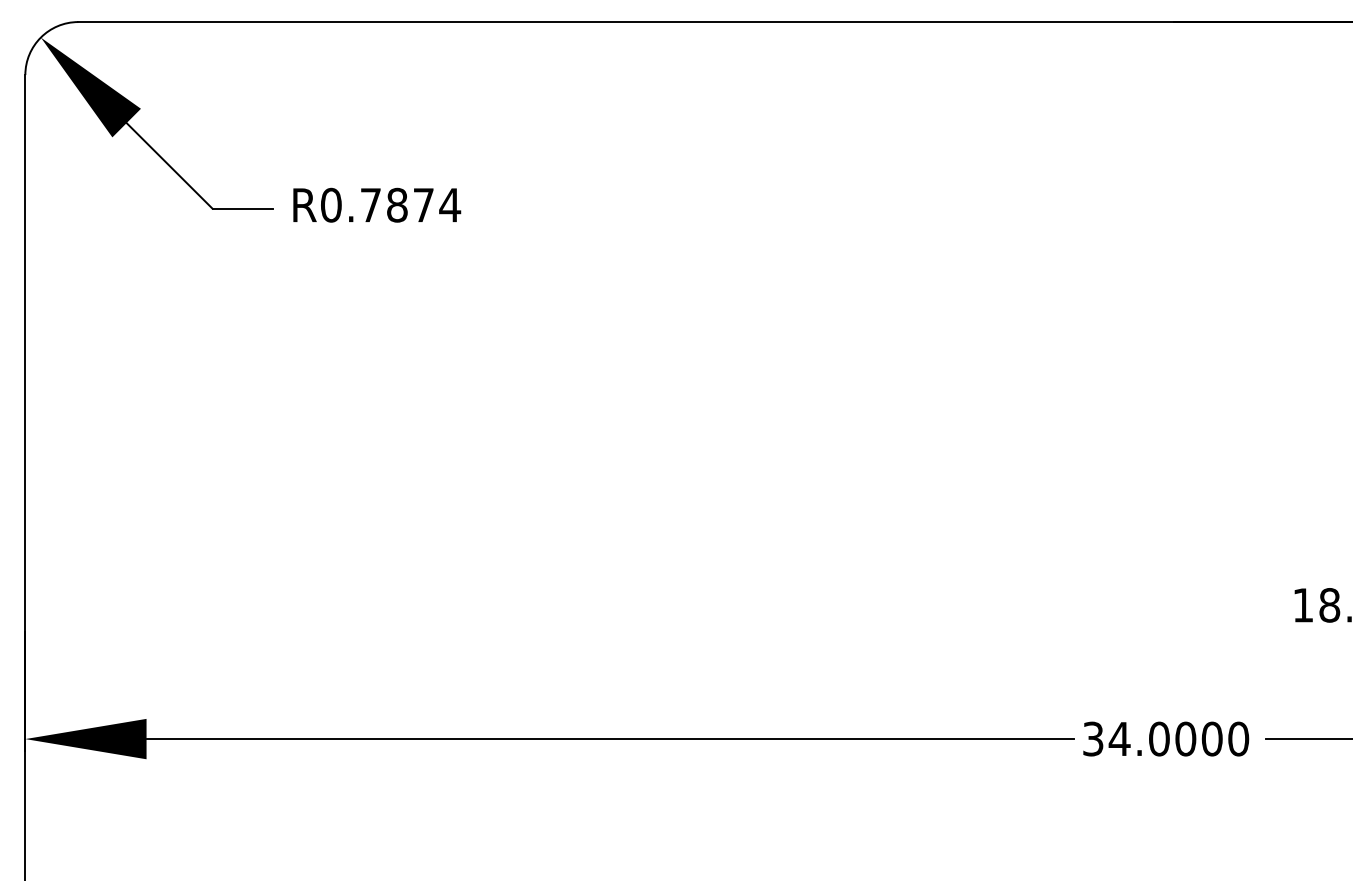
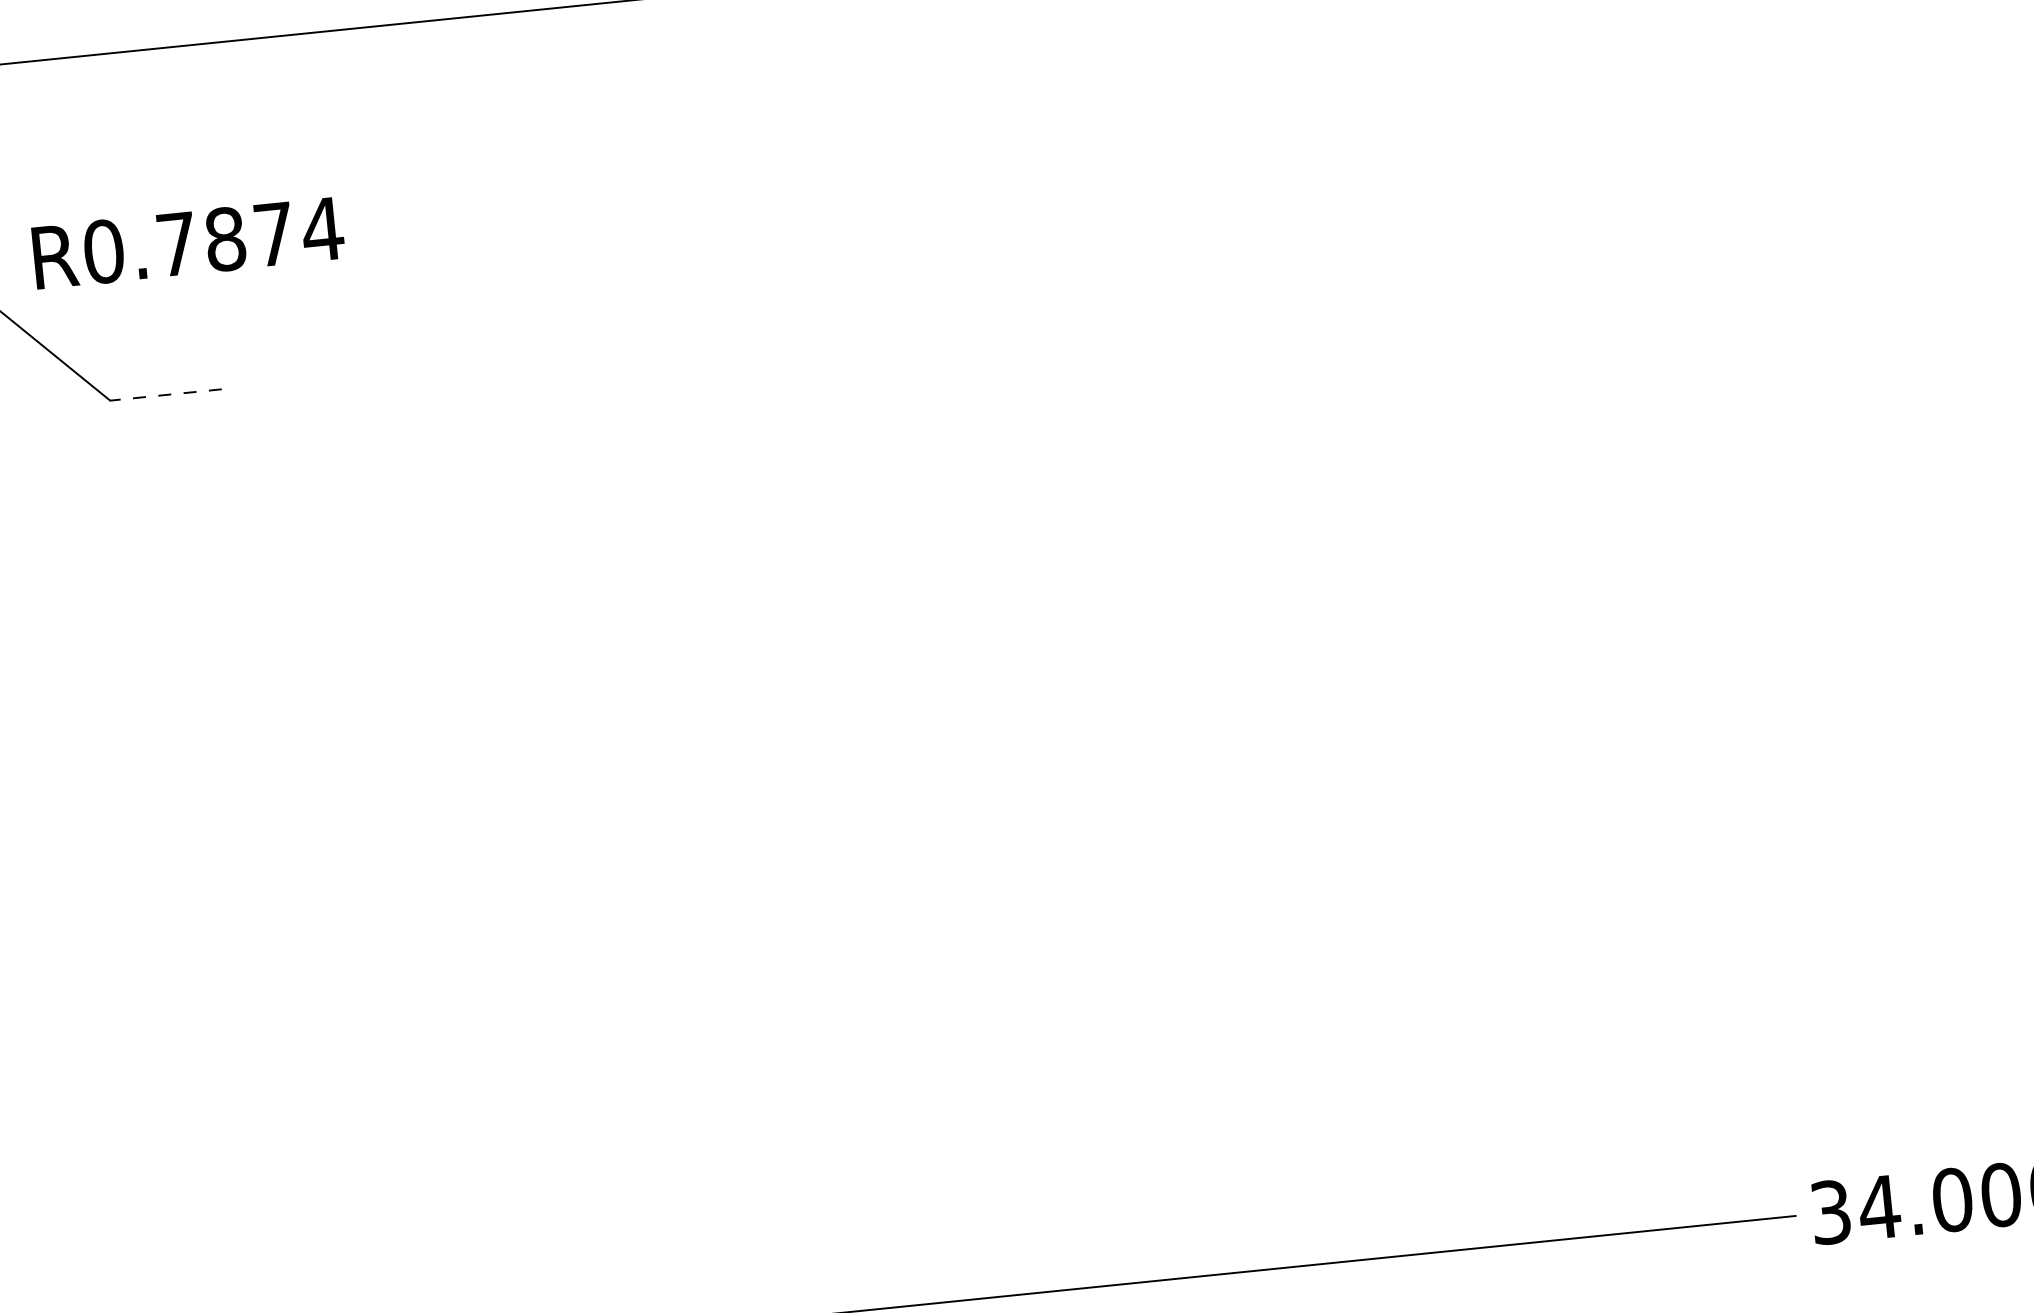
text: (377, 204) -> (188, 241), moved
line: (242, 208) -> (165, 394), solid -> dashed

